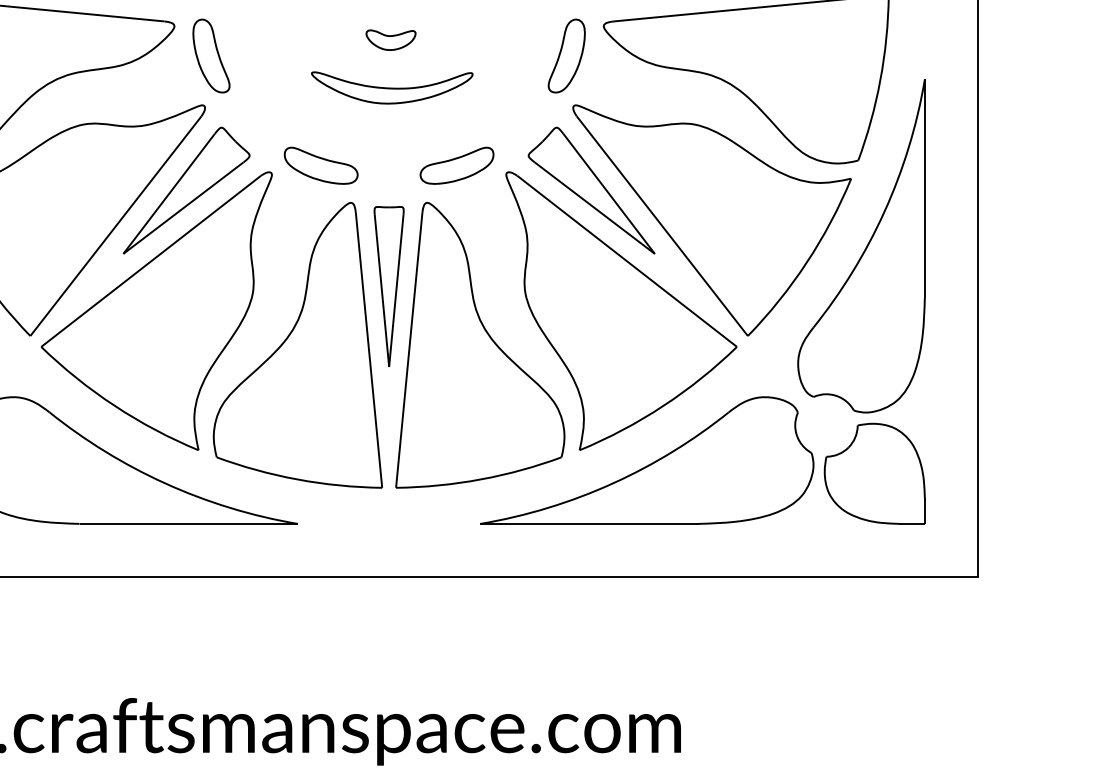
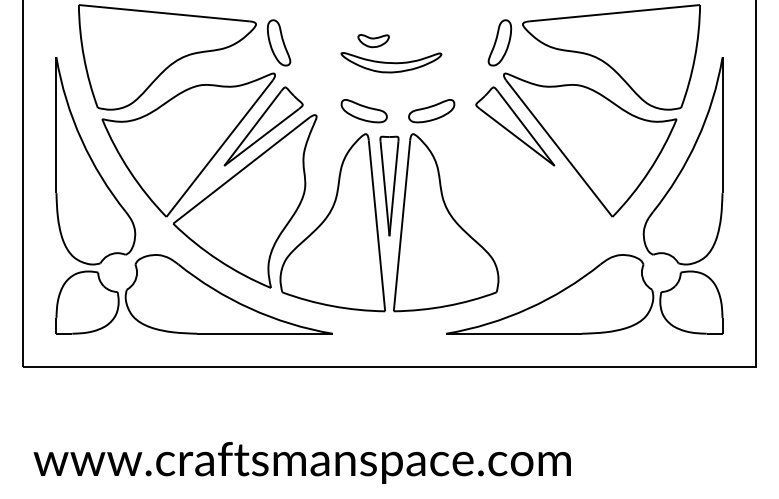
part: (390, 40) -> (373, 41), moved
part: (319, 166) -> (363, 111), moved
part: (620, 311) -> (533, 201), removed

